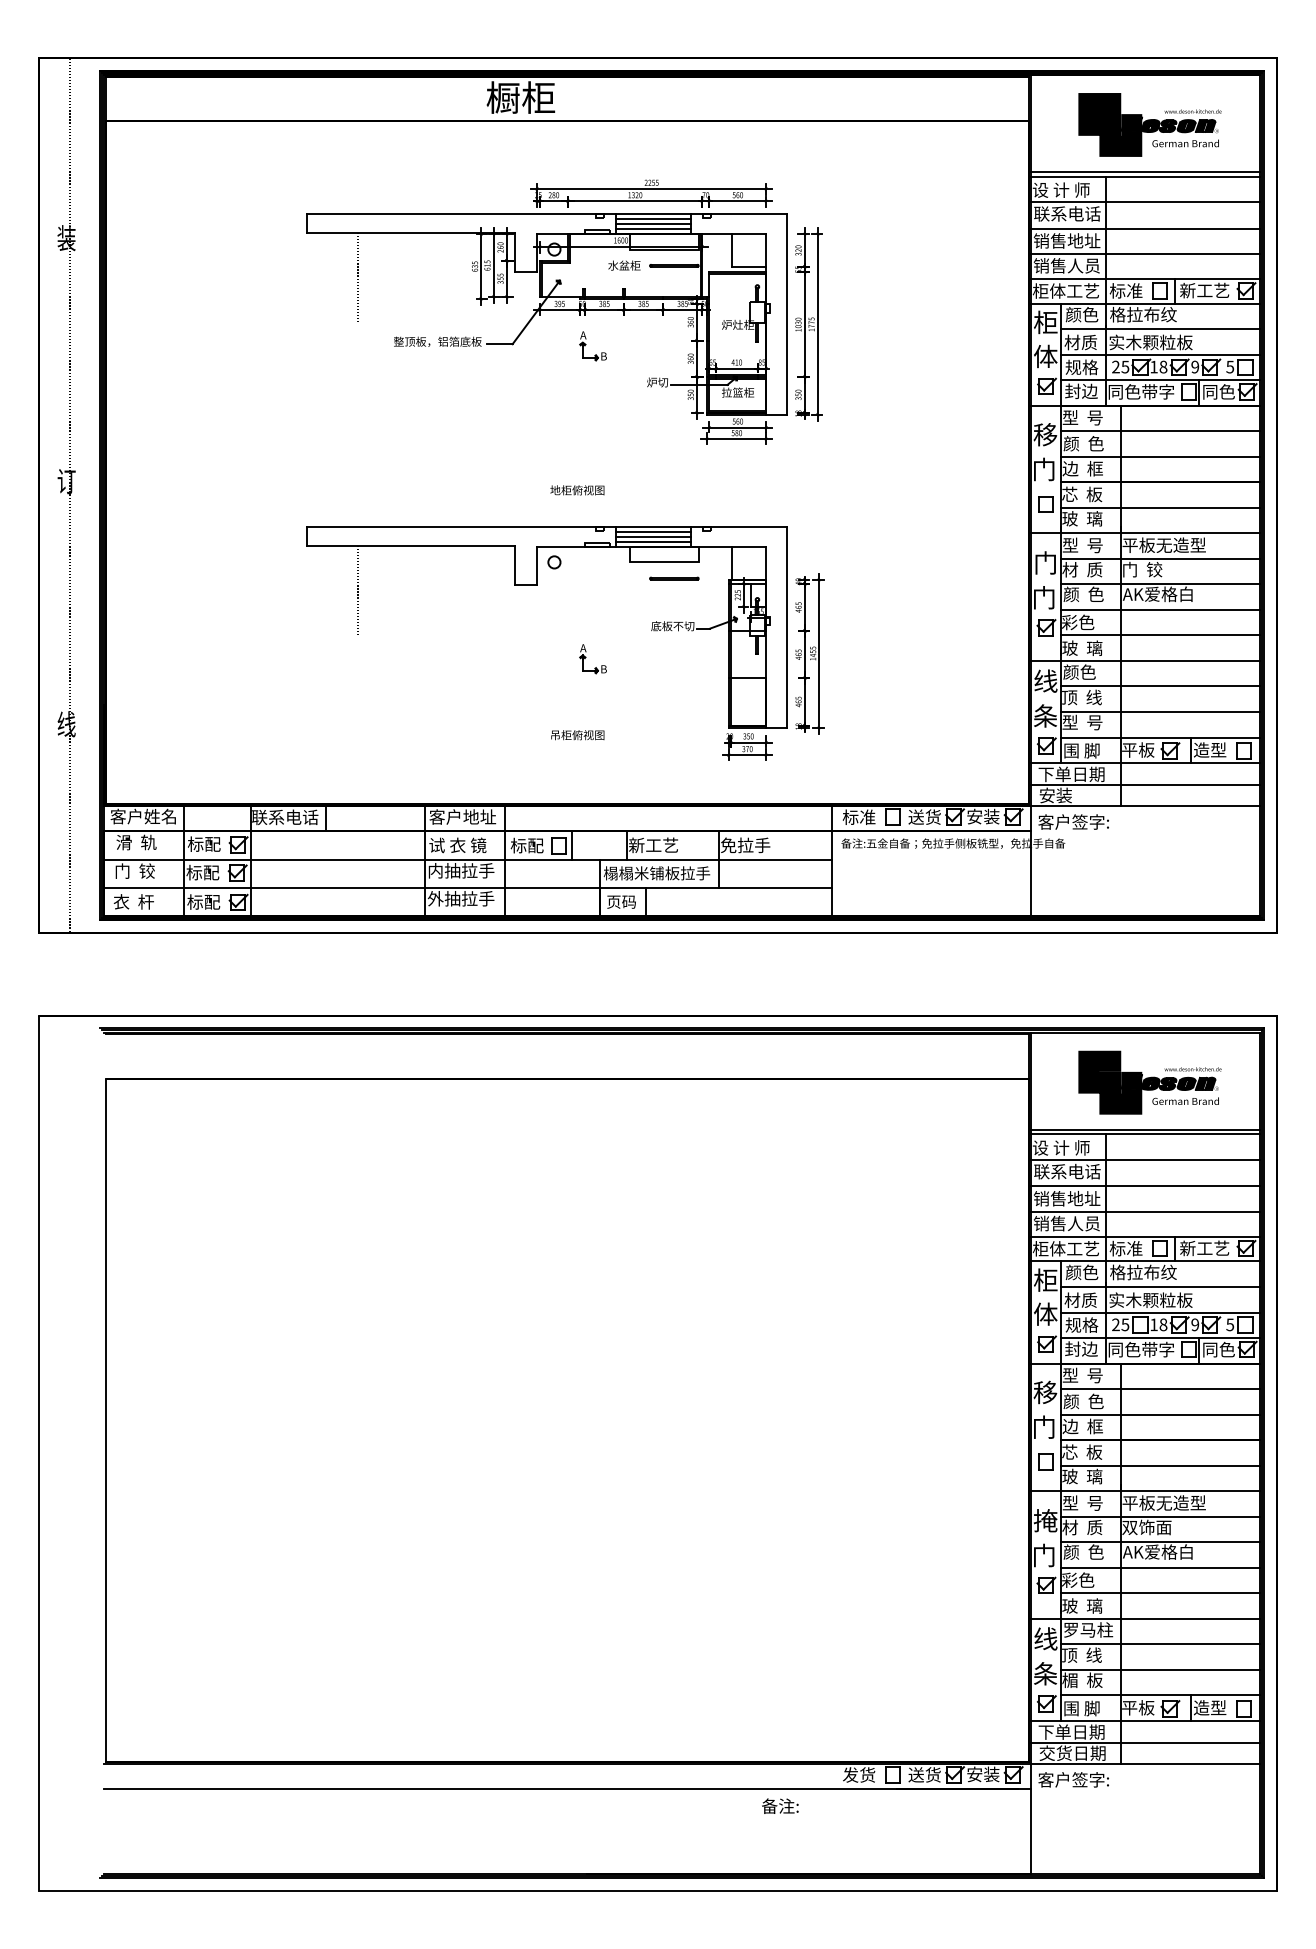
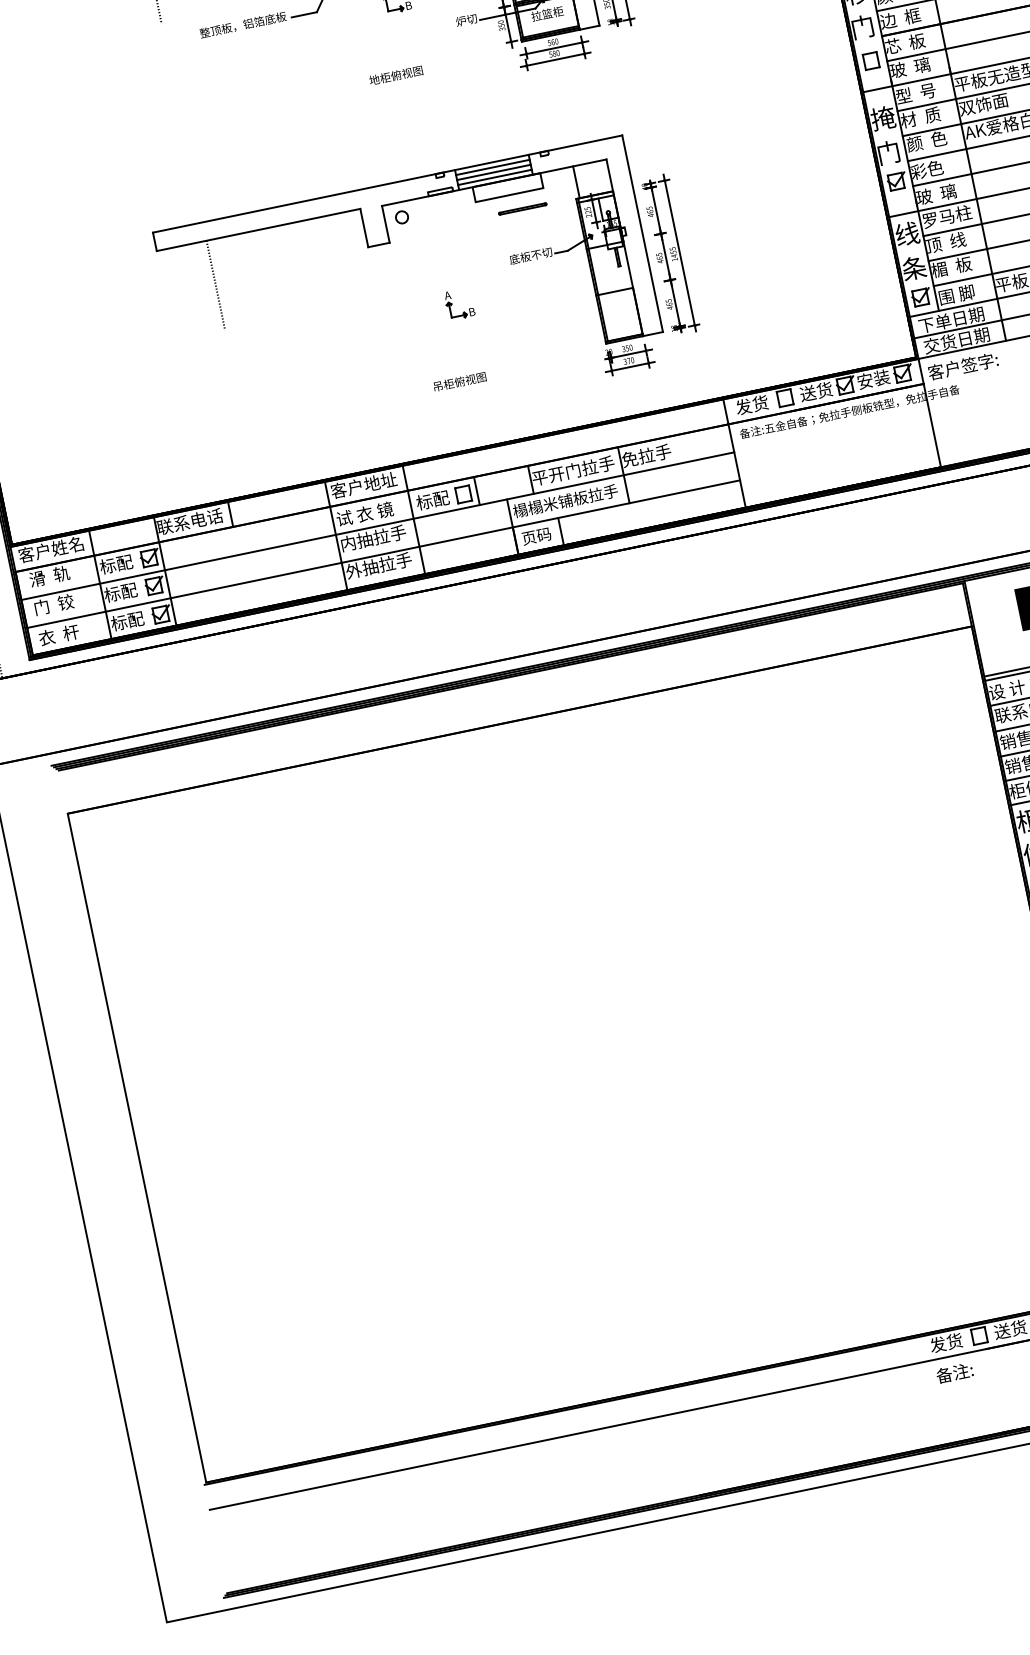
text: (577, 490) -> (396, 75), moved
text: (1045, 562) -> (882, 117), 门 -> 掩
text: (1146, 569) -> (983, 104), 门  铰 -> 双饰面
text: (1088, 671) -> (947, 215), 颜色 -> 罗马柱
text: (1082, 722) -> (951, 267), 型  号 -> 楣  板
text: (1072, 795) -> (956, 340), 安装 -> 交货日期
text: (858, 816) -> (751, 404), 标准 -> 发货
text: (670, 845) -> (573, 471), 新工艺 -> 平开门拉手
text: (780, 1805) -> (954, 1372), moved

